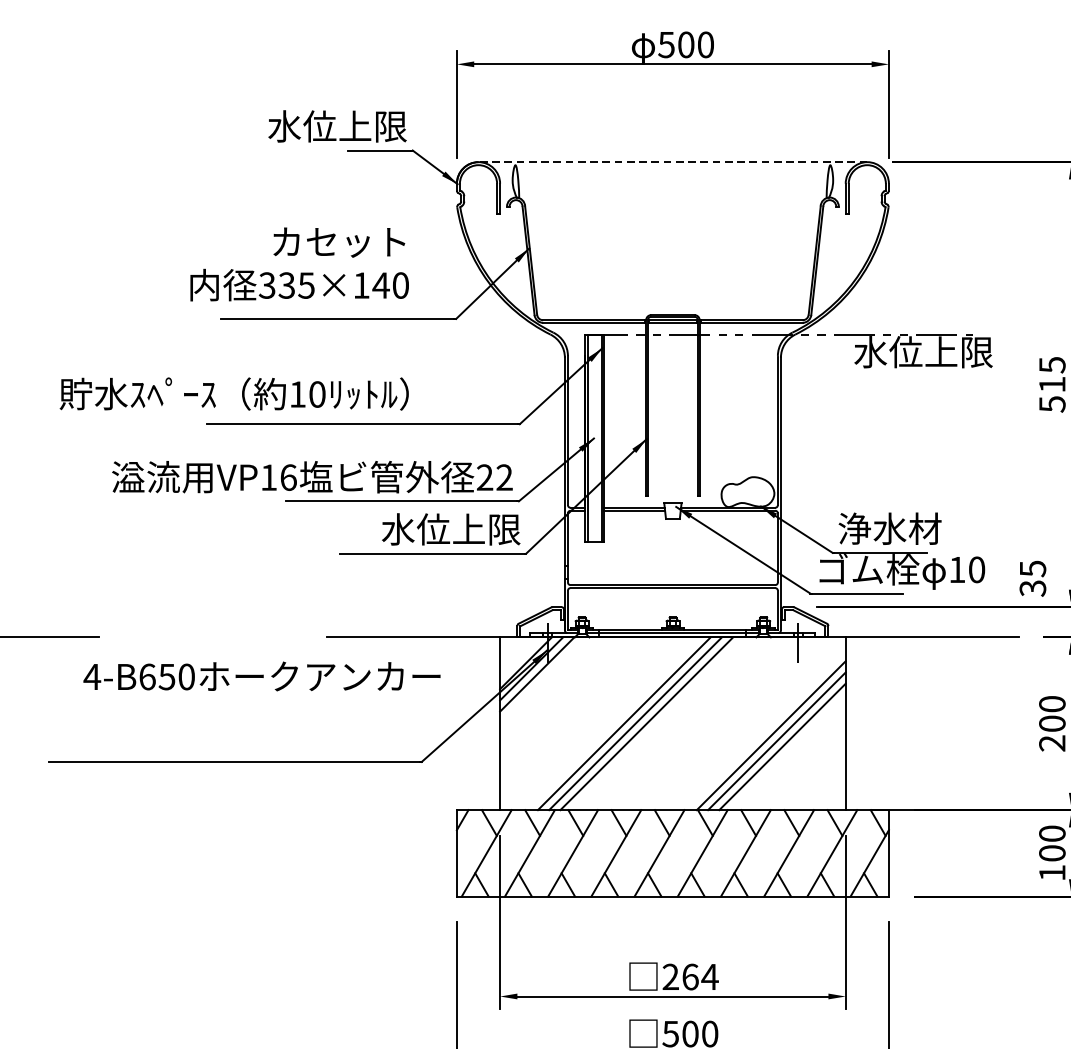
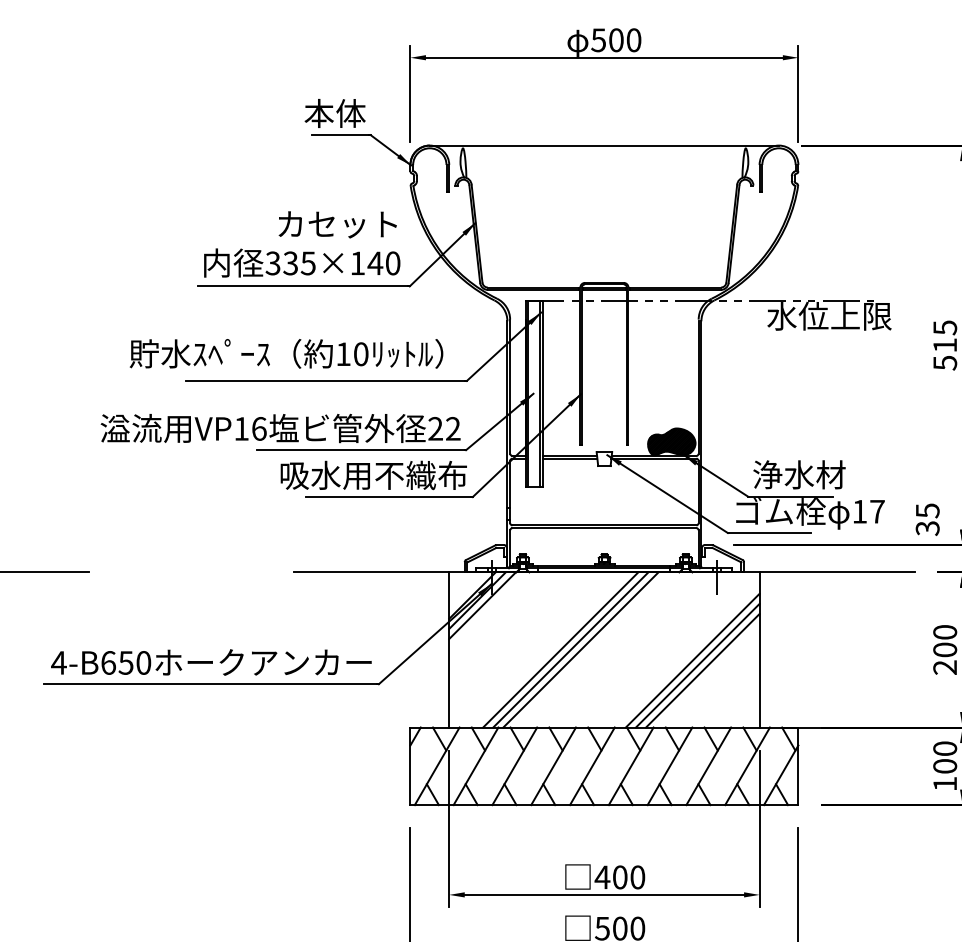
text: (337, 126) -> (303, 113), 水位上限 -> 本体
line: (673, 162) -> (604, 145), dashed -> solid
text: (299, 264) -> (302, 244), moved
text: (234, 393) -> (286, 353), moved
hatch: (747, 491) -> (671, 441), added
text: (415, 529) -> (373, 475), 水位上限 -> 吸水用不織布
text: (977, 569) -> (877, 511), 10 -> 17
text: (262, 676) -> (211, 662), moved
text: (689, 977) -> (619, 877), 264 -> 400

